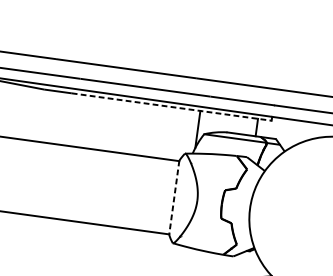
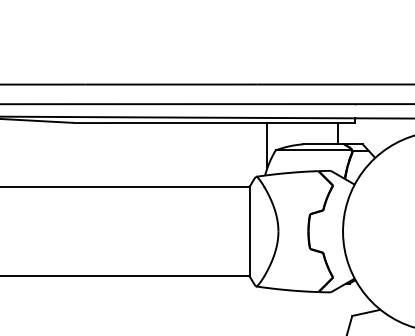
line: (171, 107) -> (232, 123), dashed -> solid
line: (174, 198) -> (250, 232), dashed -> solid

